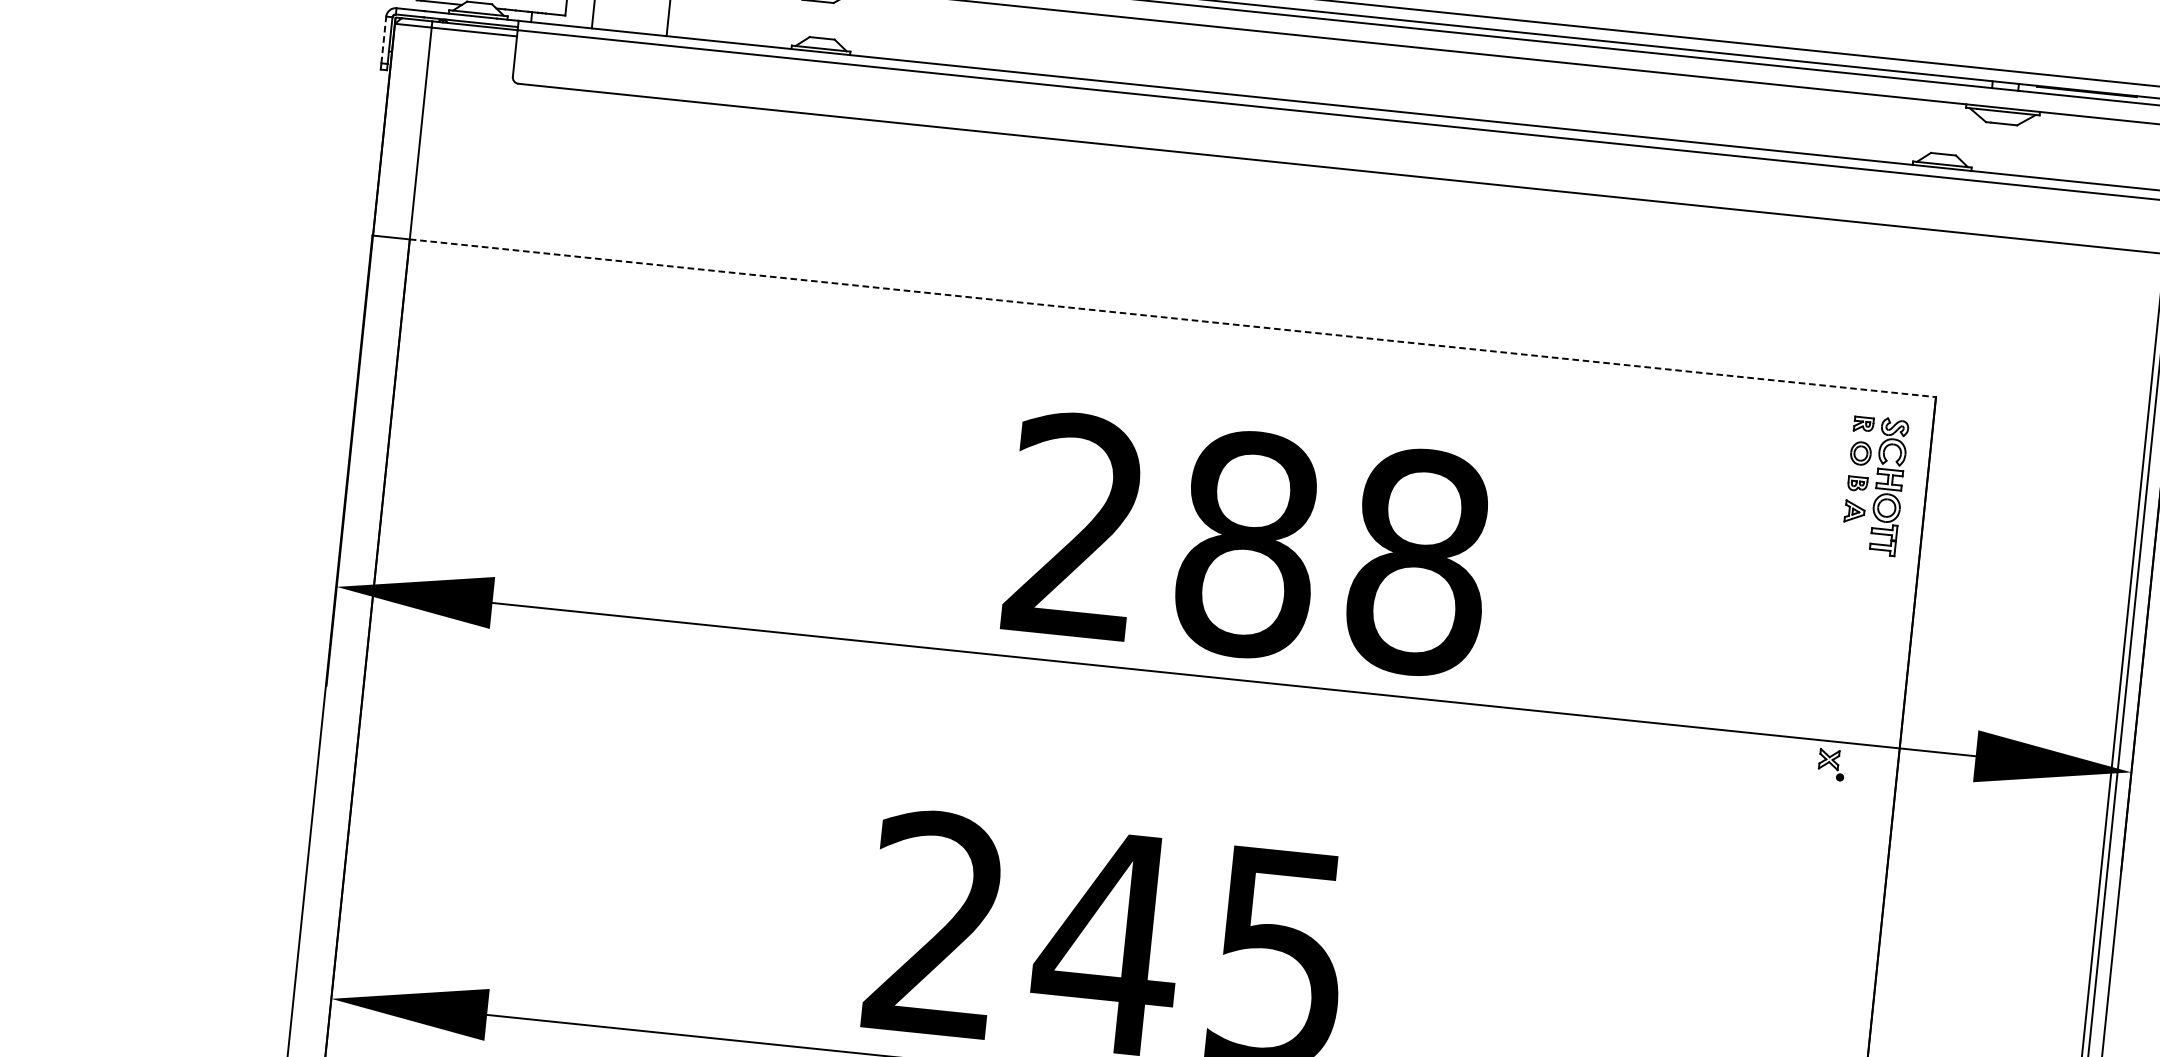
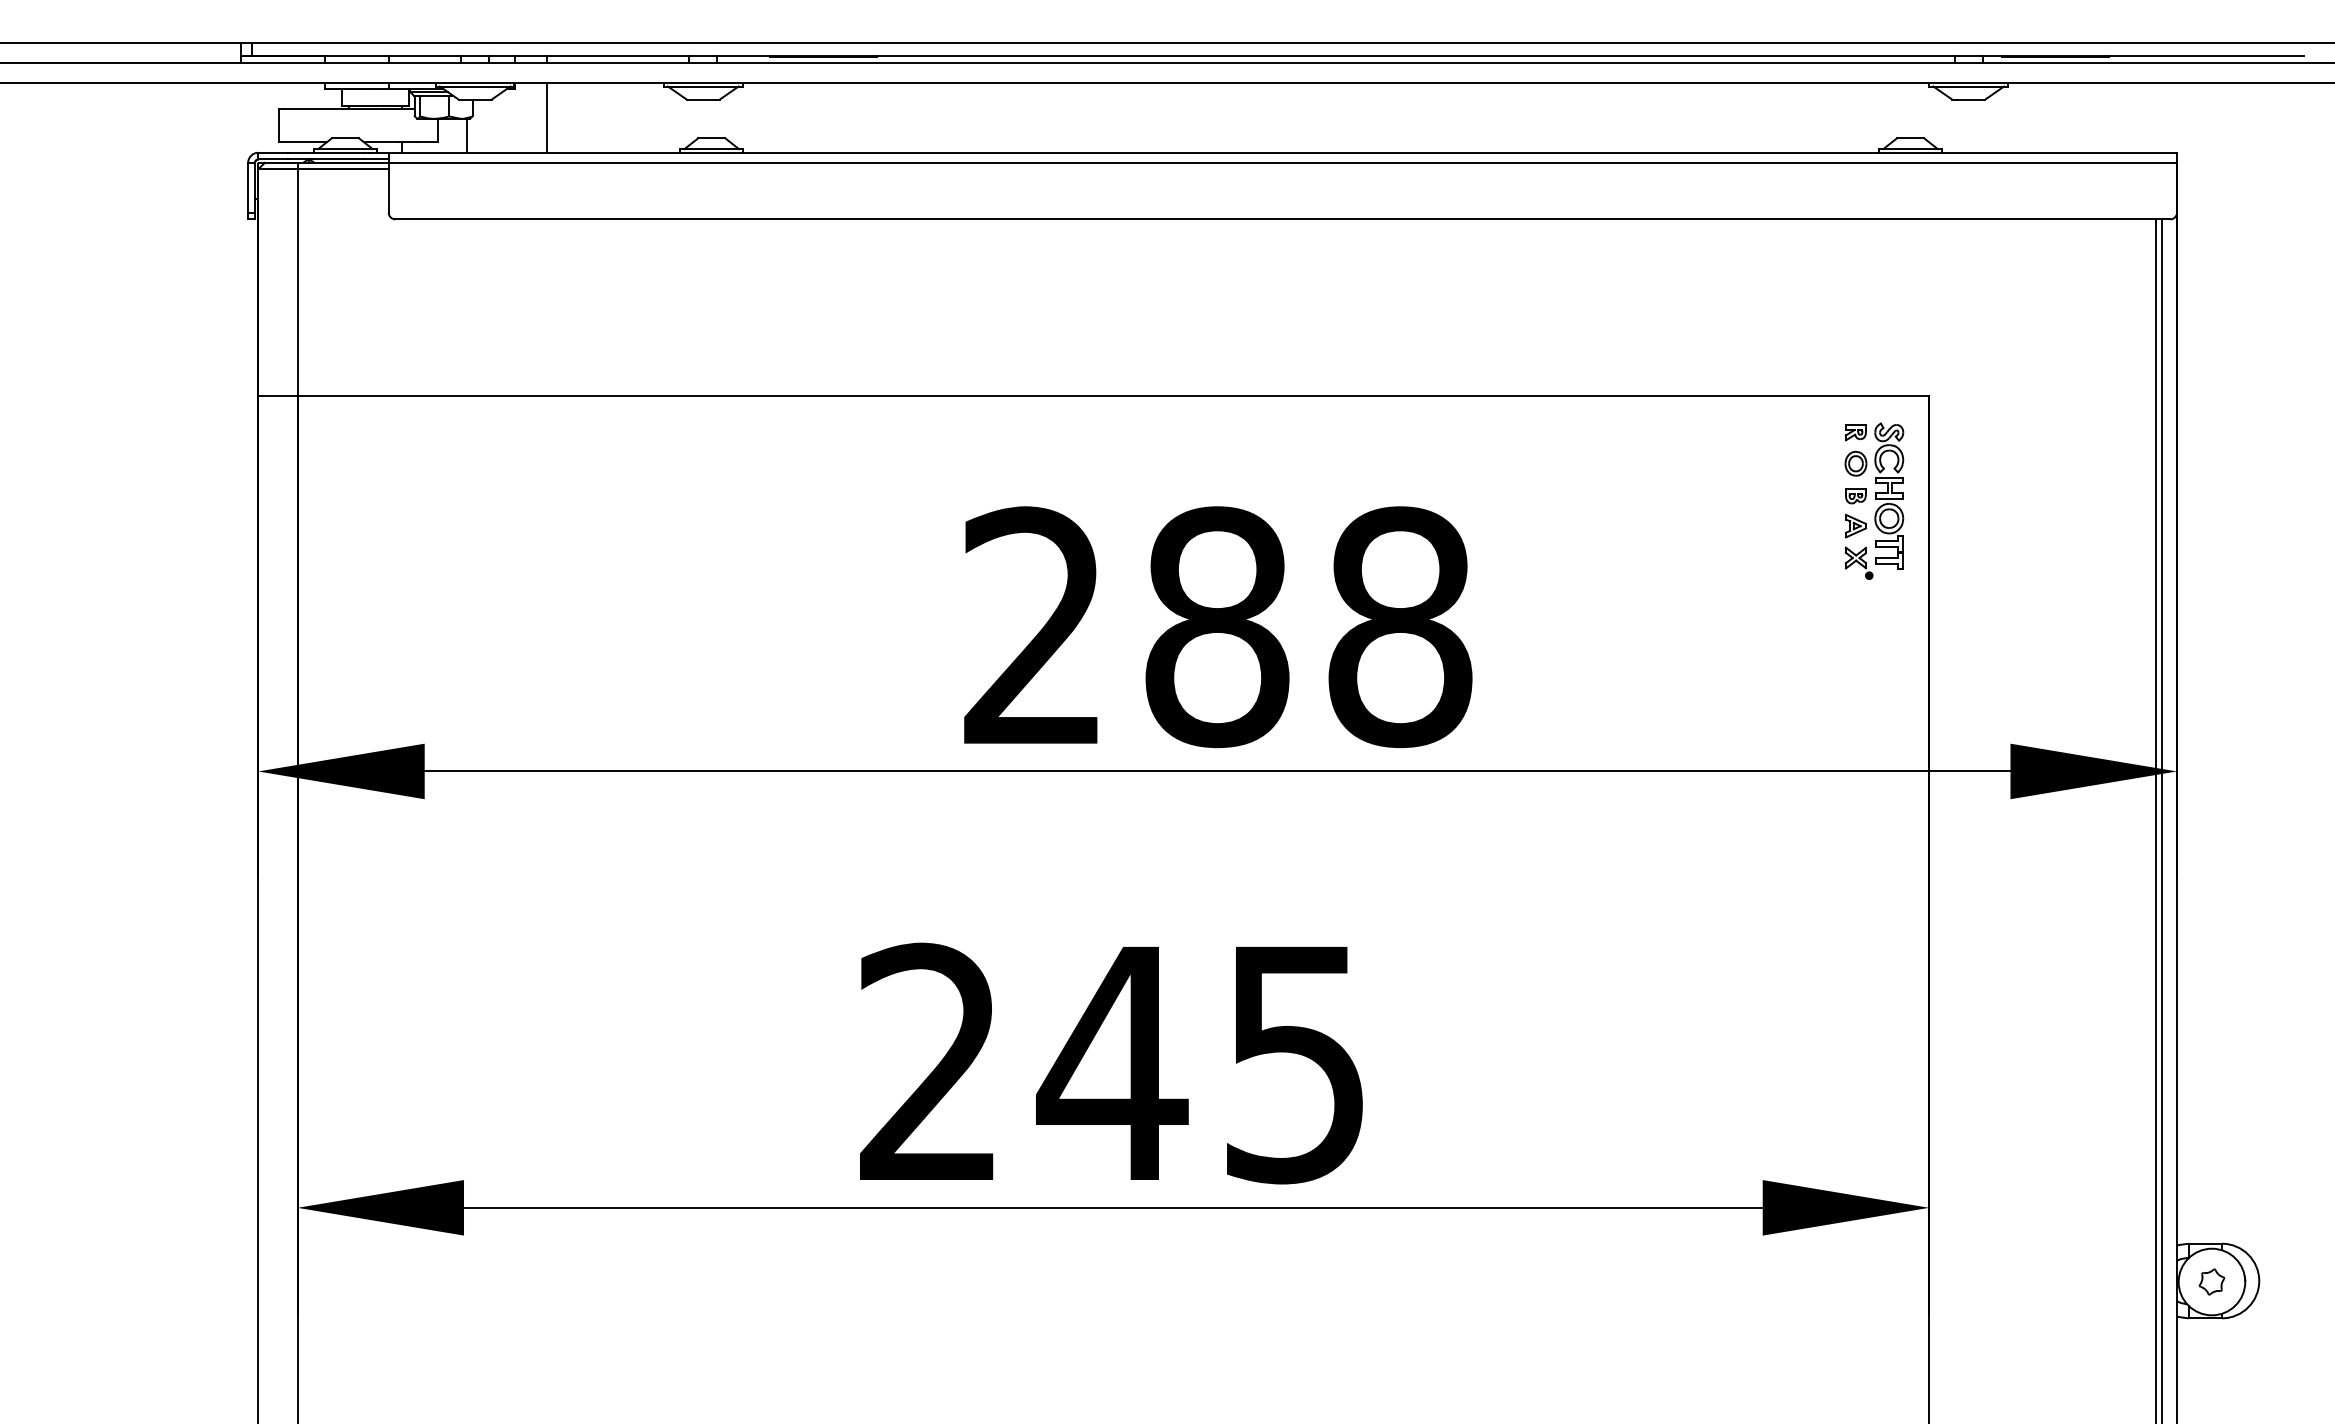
line: (384, 39) -> (248, 187), dashed -> solid
line: (1173, 317) -> (1113, 395), dashed -> solid
part: (1831, 764) -> (1858, 562), moved

